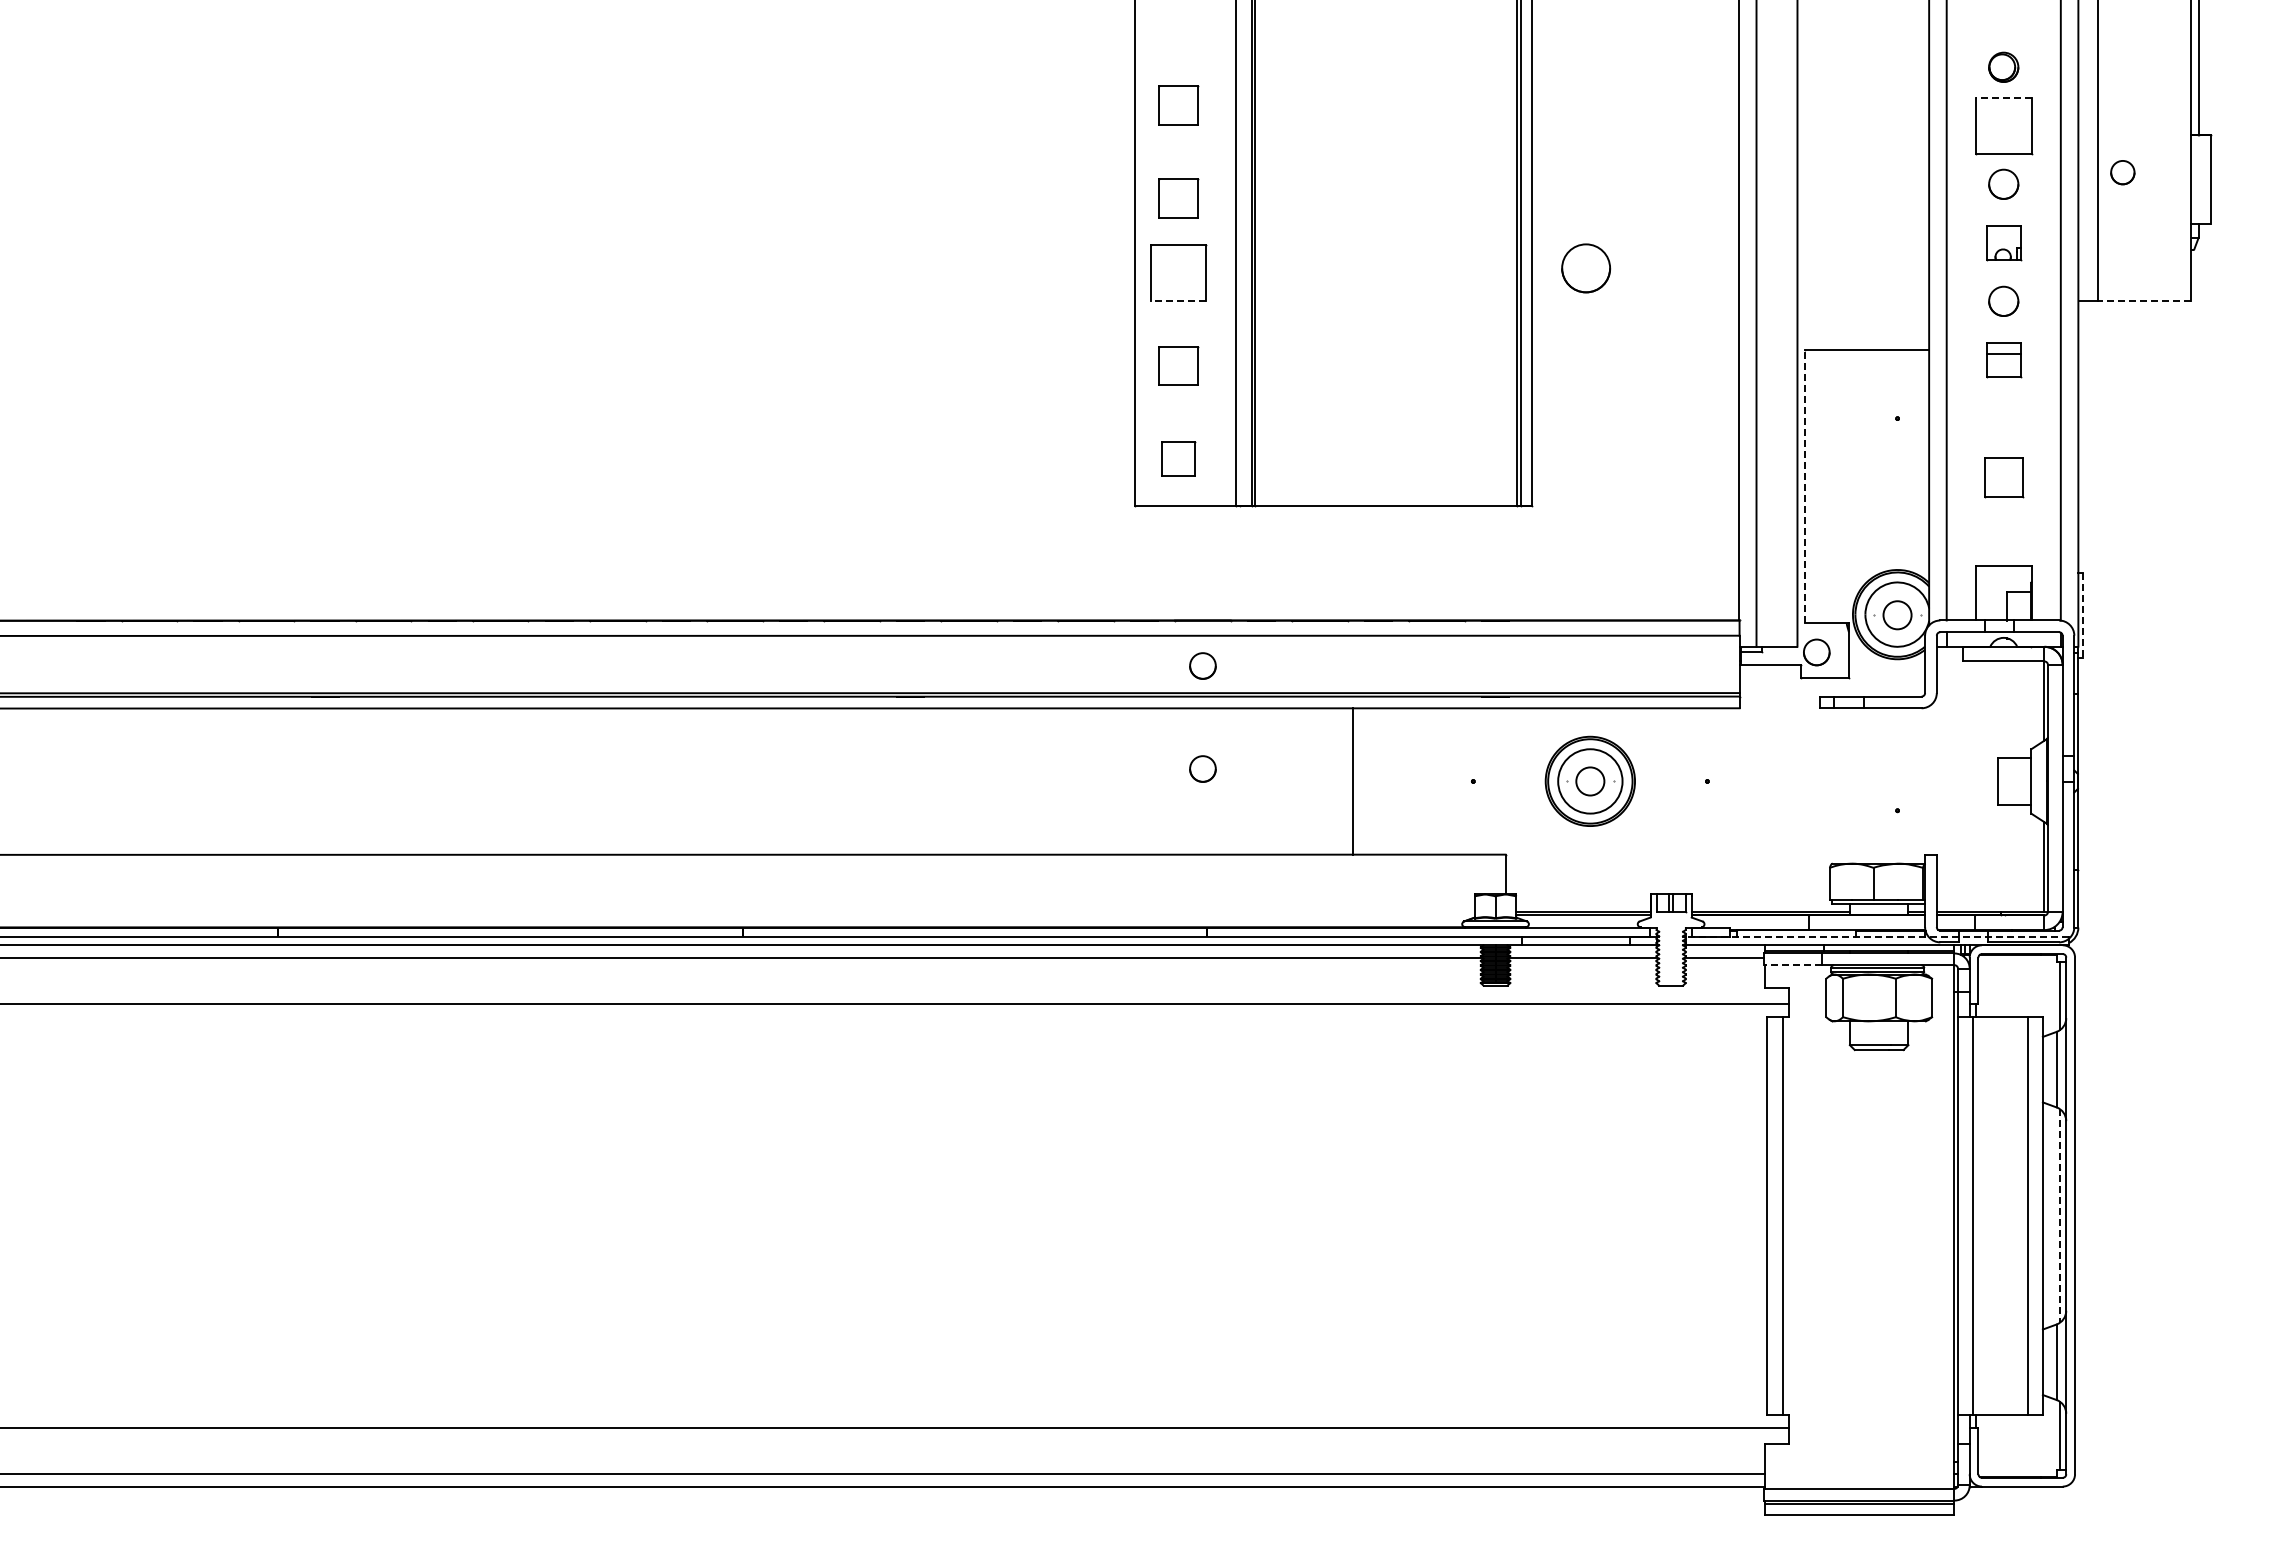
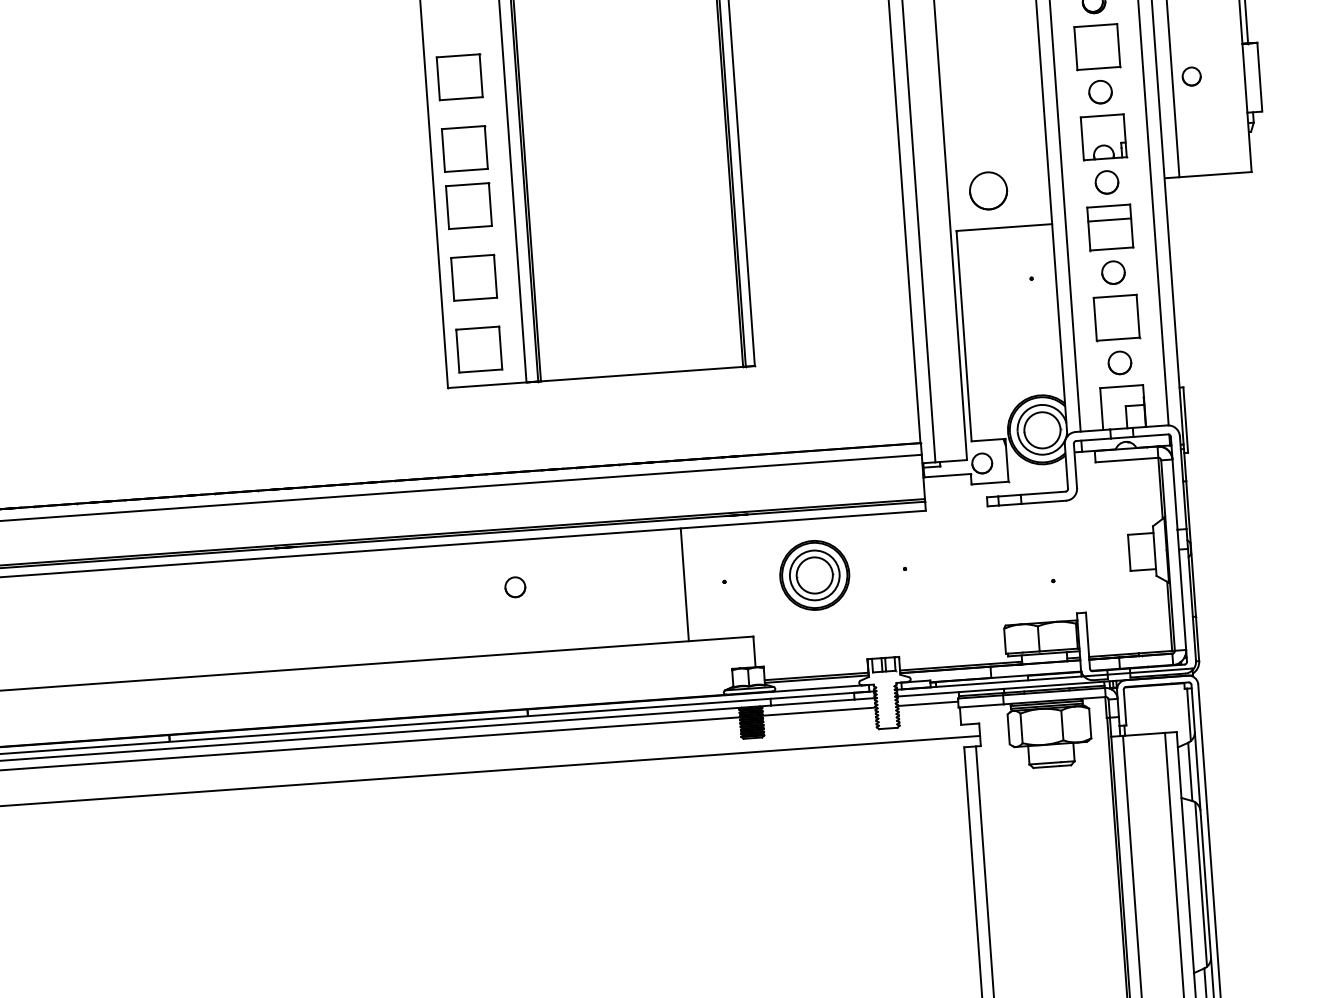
line: (2003, 98) -> (1095, 25), dashed -> solid
part: (1178, 105) -> (459, 76), size x1.43
part: (1178, 198) -> (464, 148), size x1.43
part: (2004, 243) -> (1104, 137), size x1.67
part: (1586, 268) -> (988, 190), moved
line: (1178, 300) -> (470, 227), dashed -> solid
line: (2144, 301) -> (1215, 174), dashed -> solid
part: (2004, 360) -> (1110, 227), size x1.67
part: (1178, 365) -> (474, 277), size x1.43
circle: (2003, 417) -> (1113, 271), added
part: (1178, 458) -> (479, 349), size x1.67
part: (2004, 477) -> (1117, 318), size x1.43
line: (1805, 486) -> (964, 336), dashed -> solid
circle: (2003, 535) -> (1119, 362), added
circle: (1897, 614) -> (1042, 429), size x1.67
line: (2083, 615) -> (1185, 420), dashed -> solid
circle: (1202, 665) -> (509, 507), removed
line: (1352, 781) -> (684, 584), moved
circle: (1589, 781) -> (814, 575), size x1.67
line: (1877, 936) -> (1044, 679), dashed -> solid
line: (1792, 965) -> (980, 706), dashed -> solid
line: (2060, 1215) -> (1201, 884), dashed -> solid

